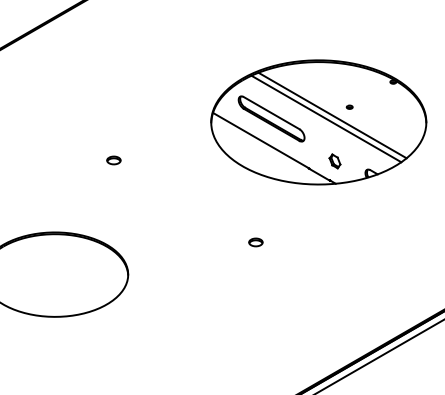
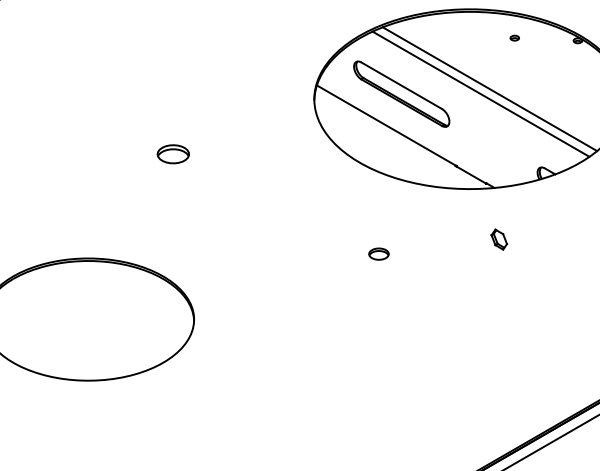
part: (349, 106) -> (514, 37), moved
part: (113, 160) -> (172, 154), size x1.6
part: (334, 161) -> (498, 239), moved
part: (255, 242) -> (378, 254), moved

